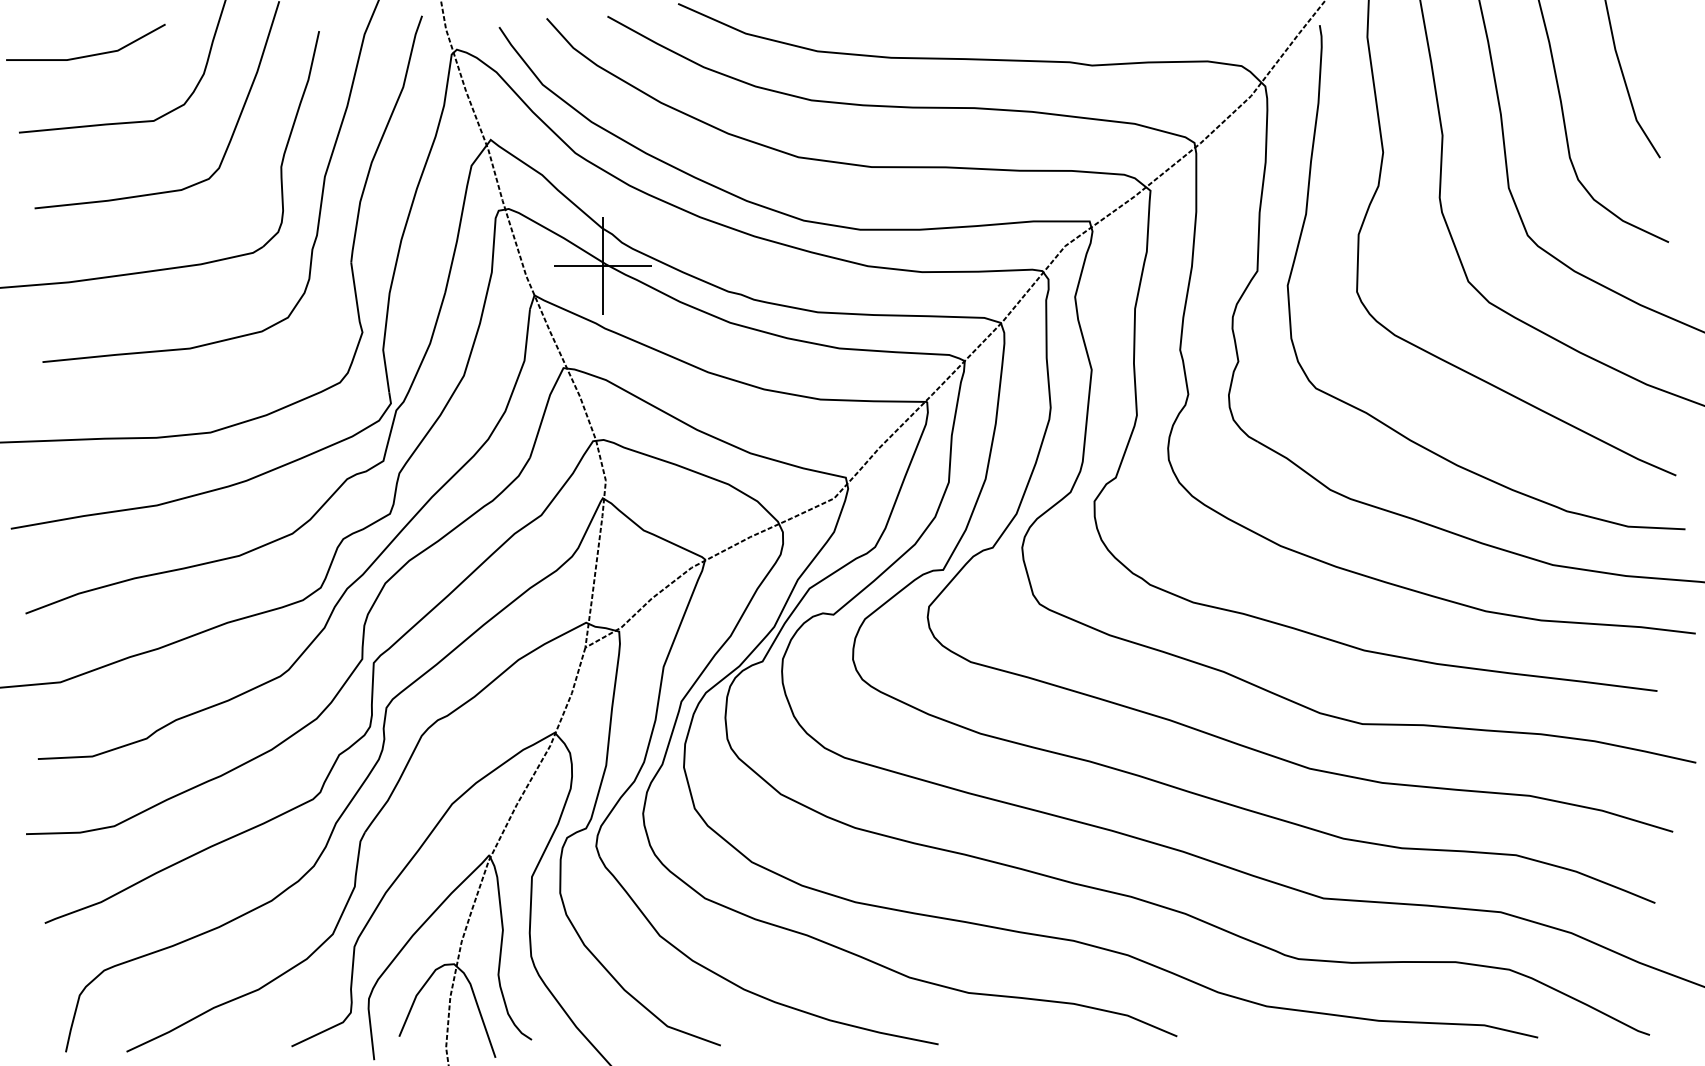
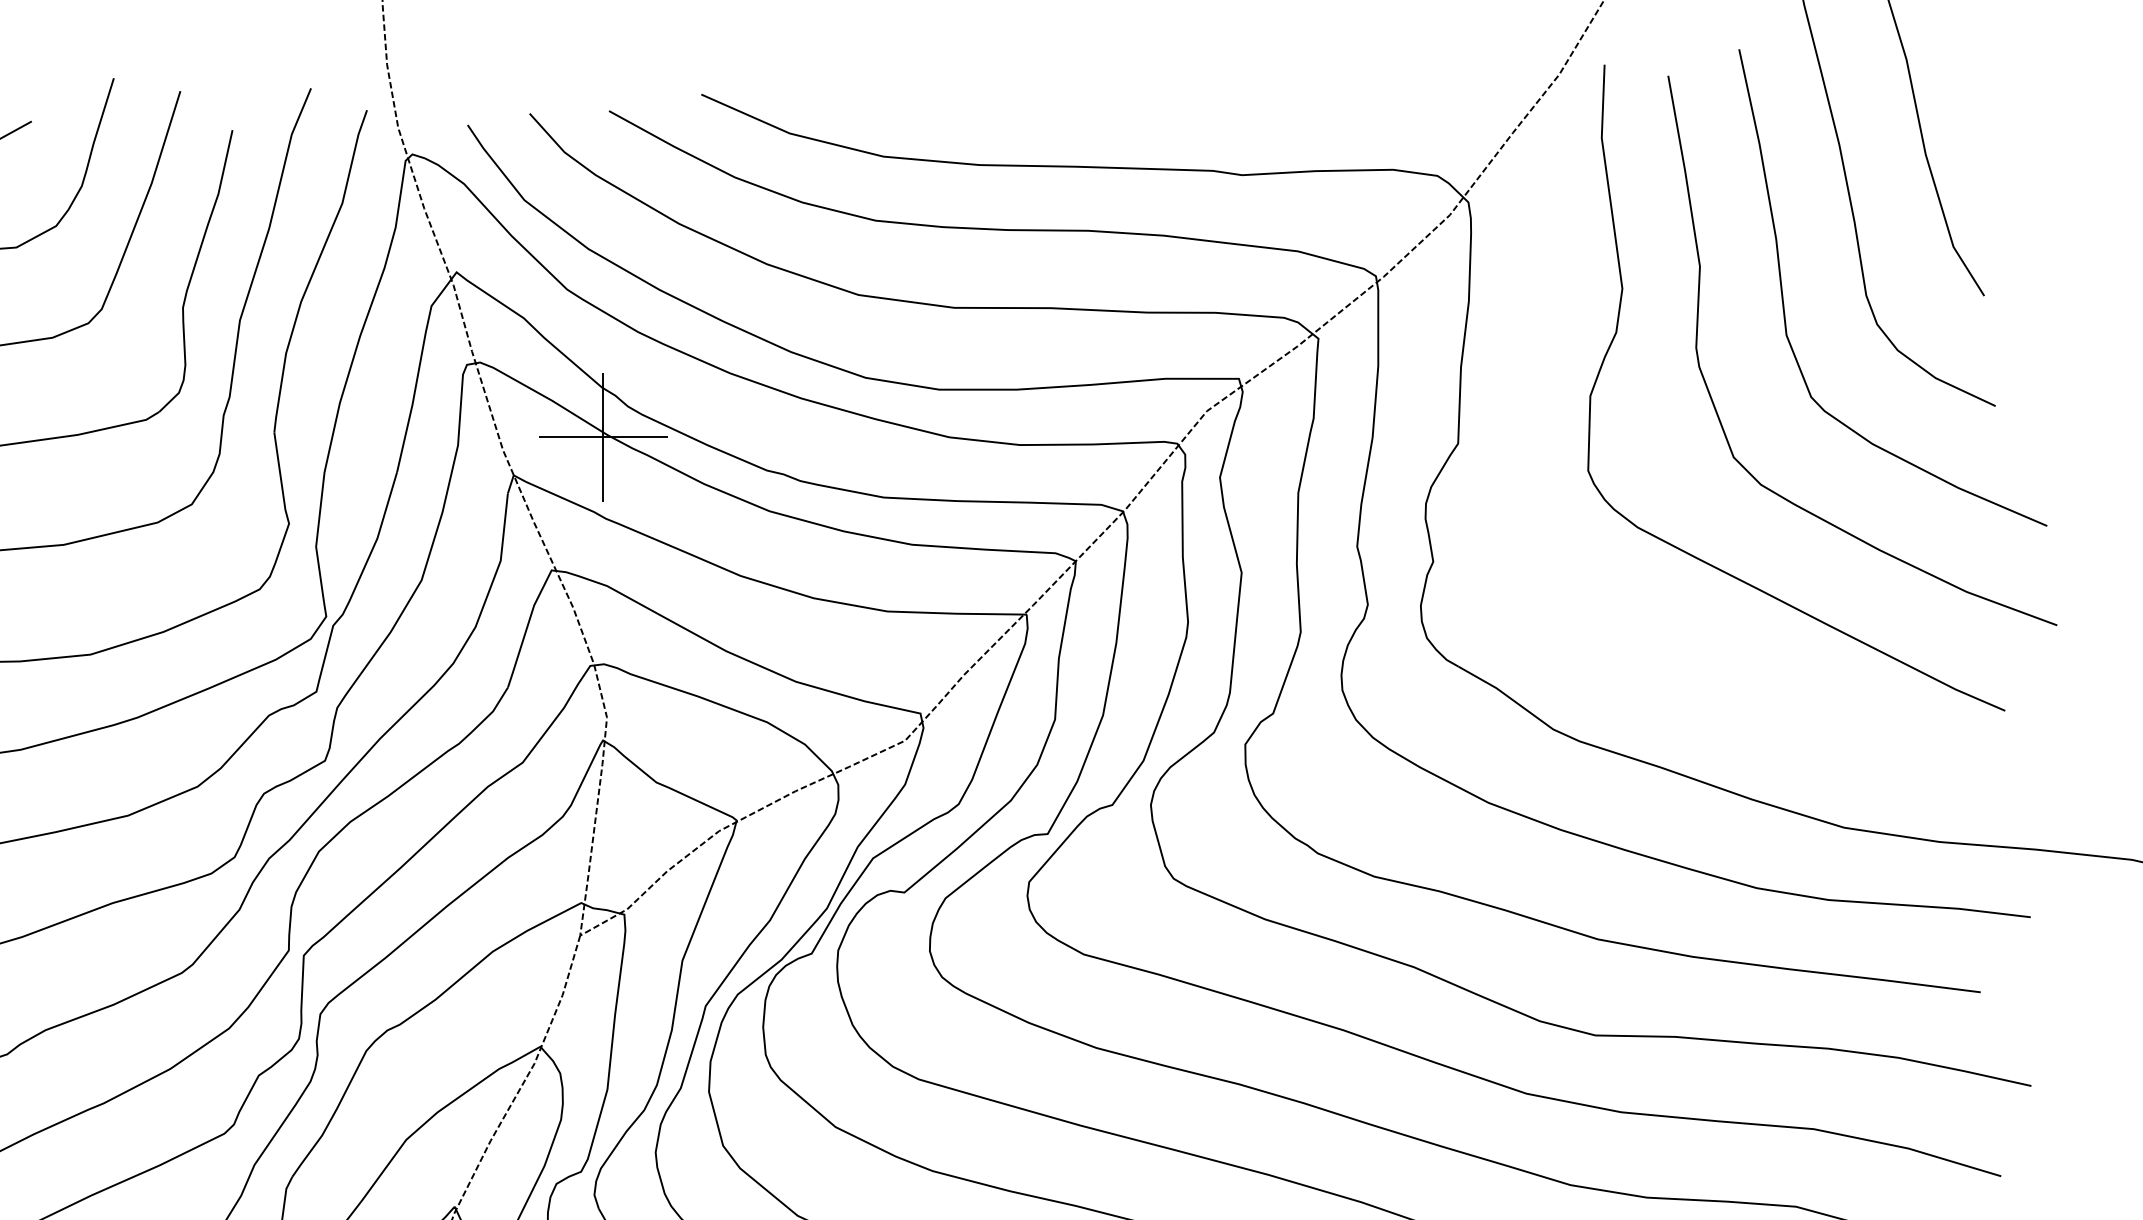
curve: (1390, 426) -> (1631, 646), removed

